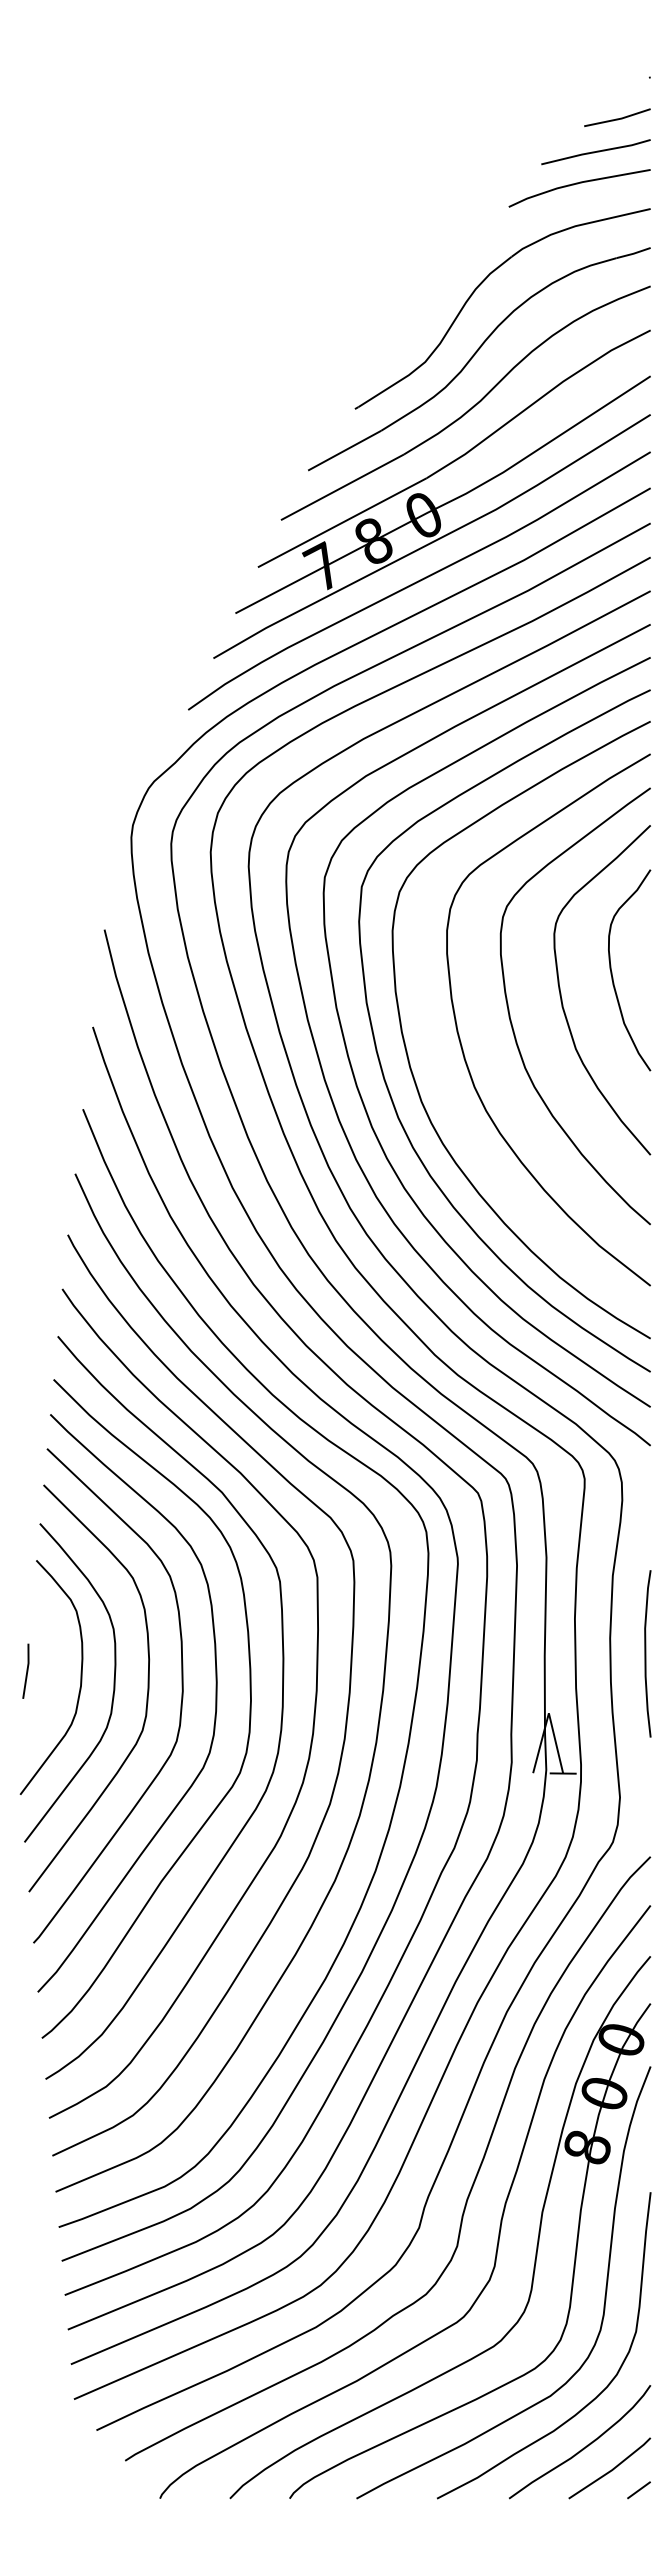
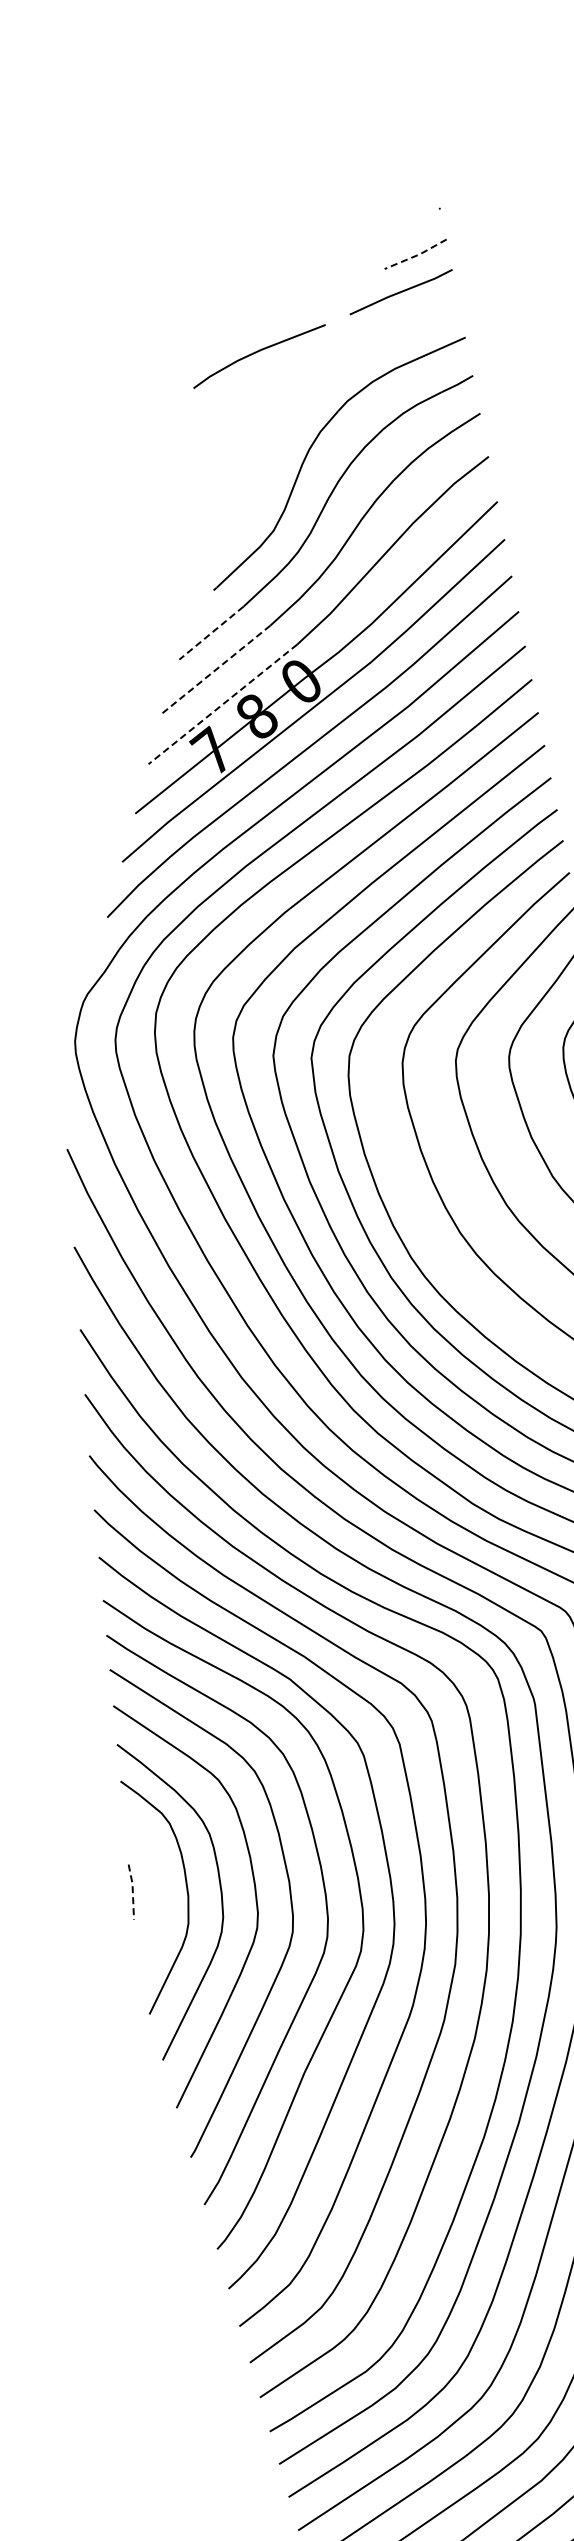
line: (617, 119) -> (416, 256), solid -> dashed
line: (578, 184) -> (257, 353), moved
line: (344, 450) -> (211, 633), solid -> dashed
line: (342, 487) -> (216, 669), solid -> dashed
line: (341, 523) -> (222, 705), solid -> dashed
line: (27, 1670) -> (132, 1891), solid -> dashed

